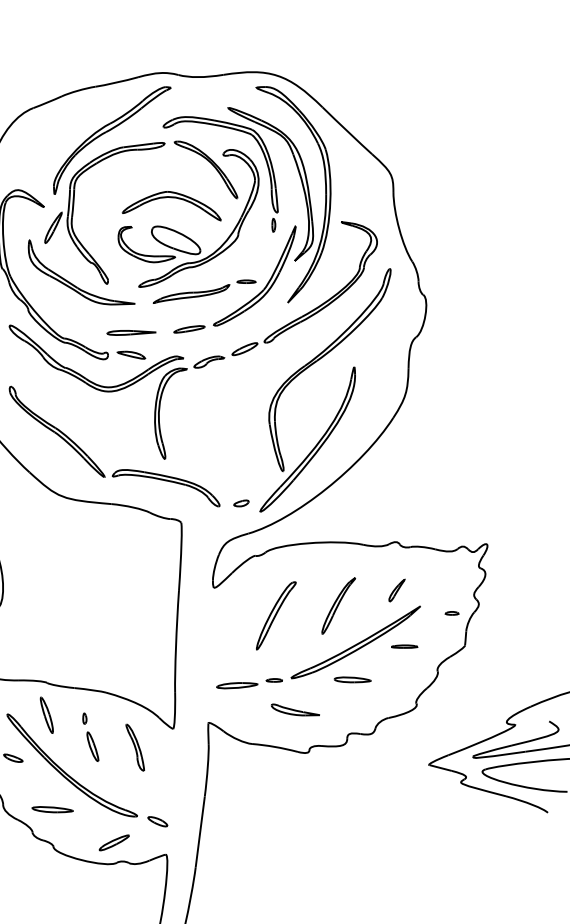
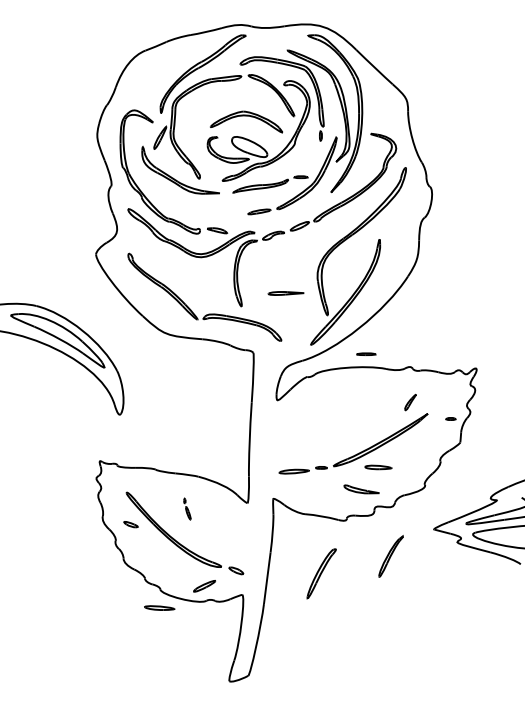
line: (130, 332) -> (285, 293), moved
part: (241, 503) -> (297, 338), removed
part: (337, 605) -> (390, 556), moved
part: (276, 615) -> (321, 573), moved
line: (404, 645) -> (366, 353), moved
part: (295, 710) -> (361, 489), moved
part: (46, 715) -> (155, 493), removed
part: (90, 736) -> (187, 508), size x0.6
part: (134, 747) -> (219, 516), removed
part: (52, 808) -> (159, 607), moved

